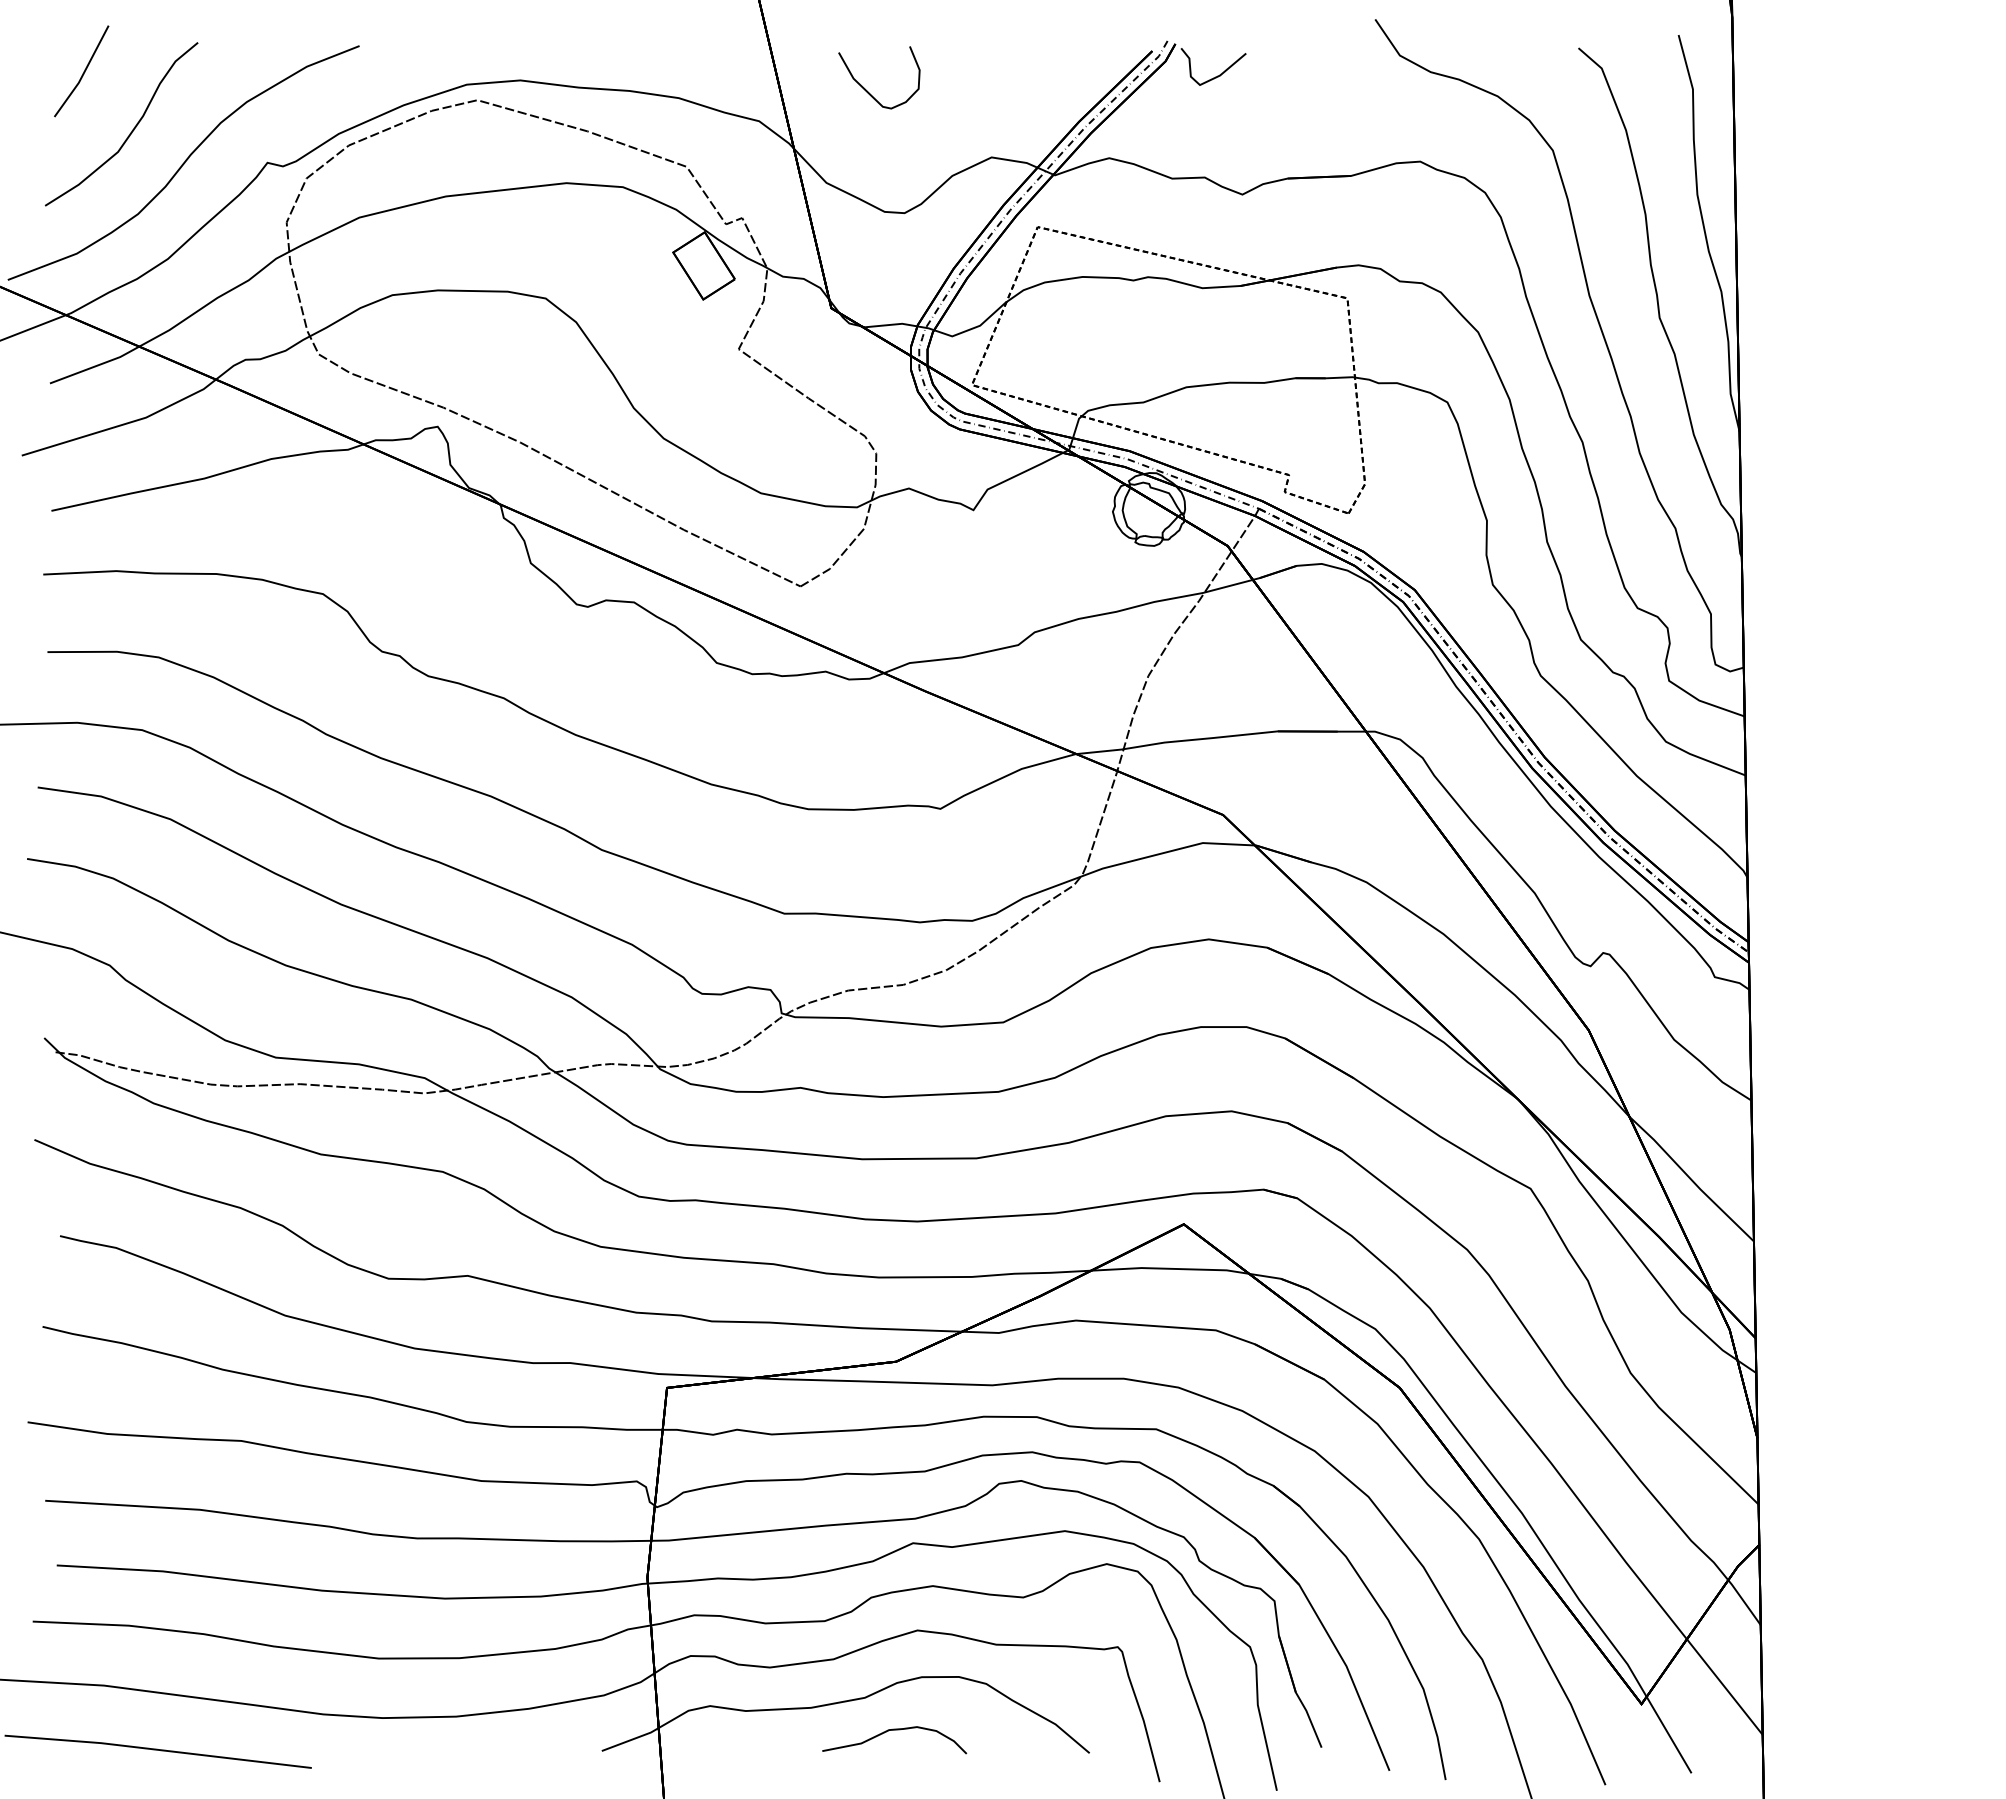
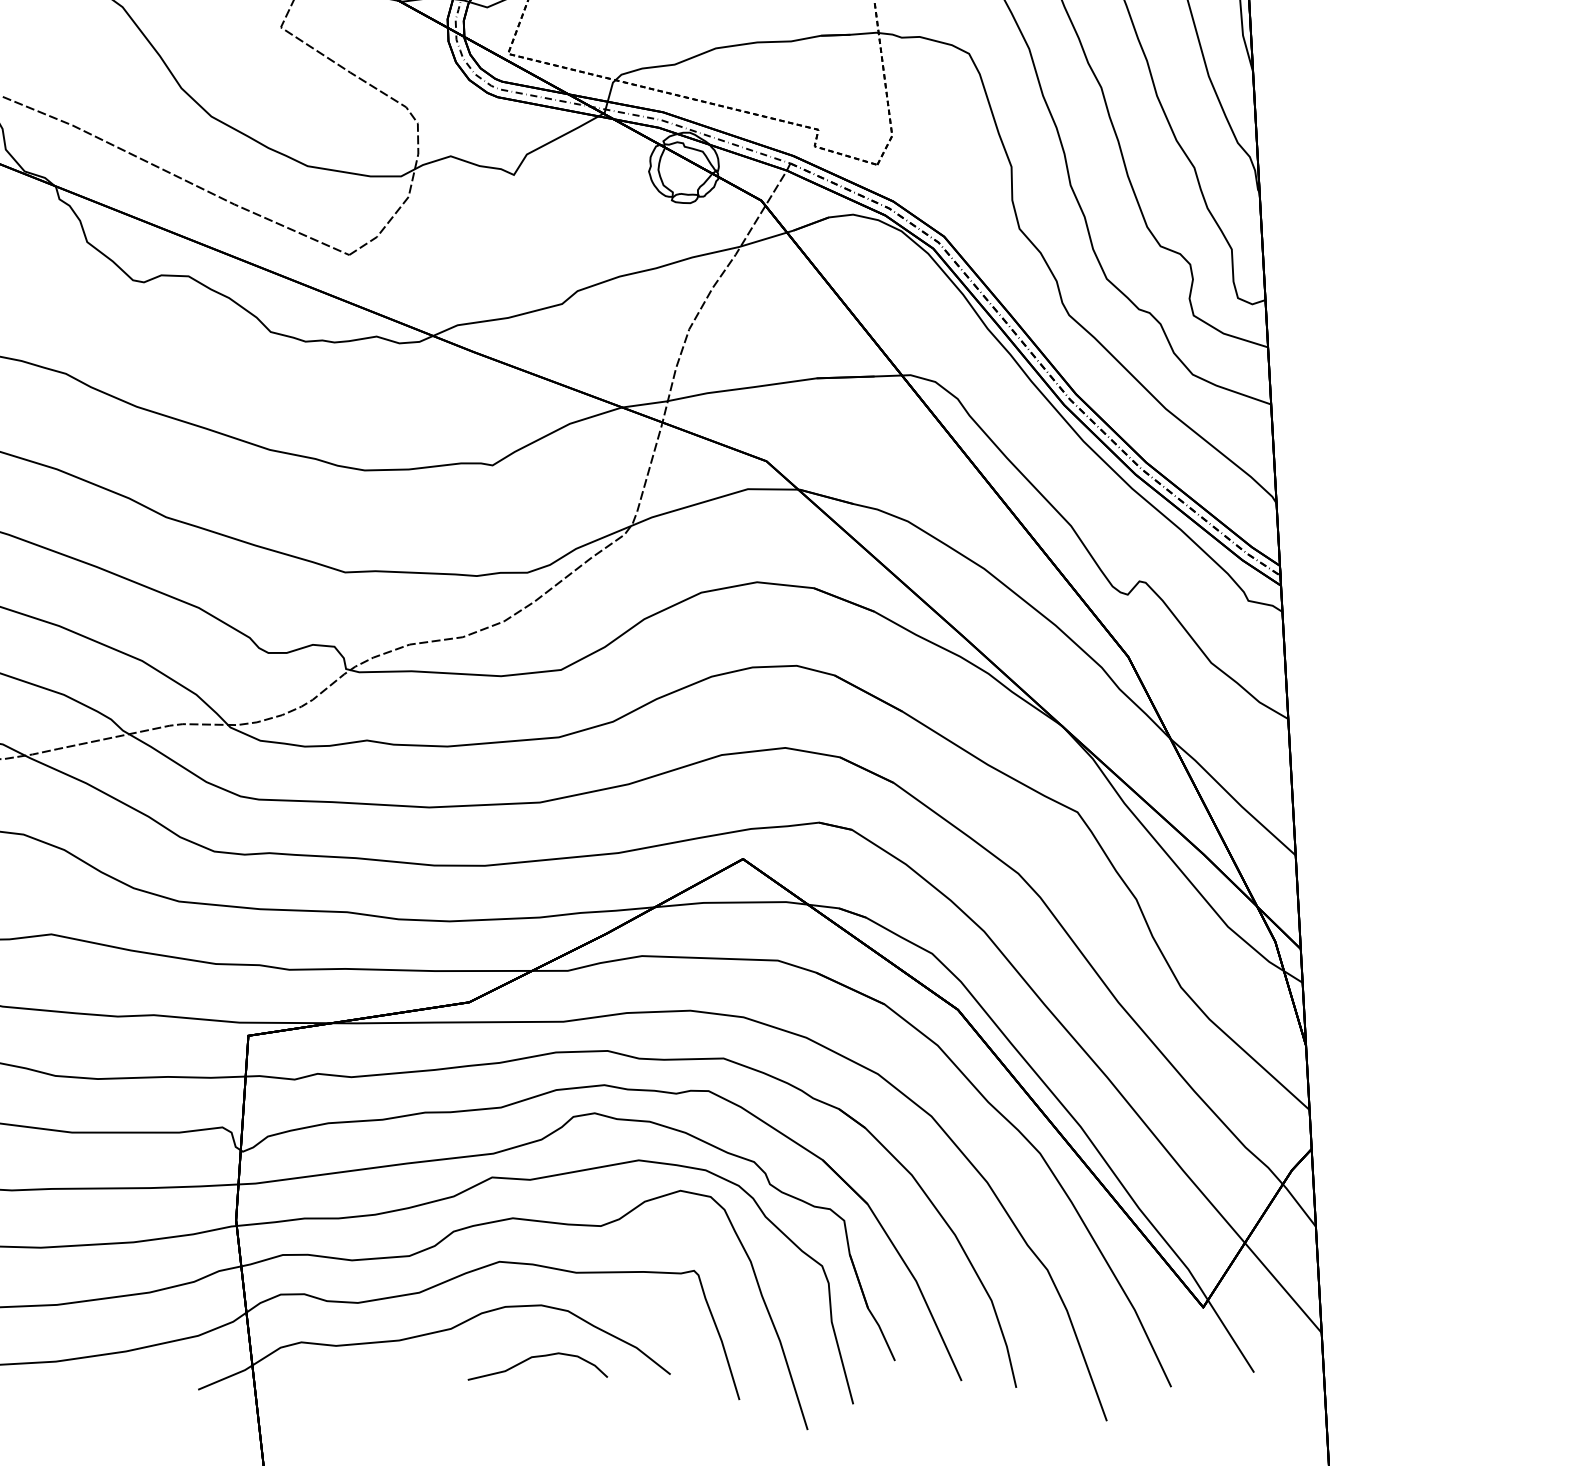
curve: (894, 1730) -> (536, 1357), moved

